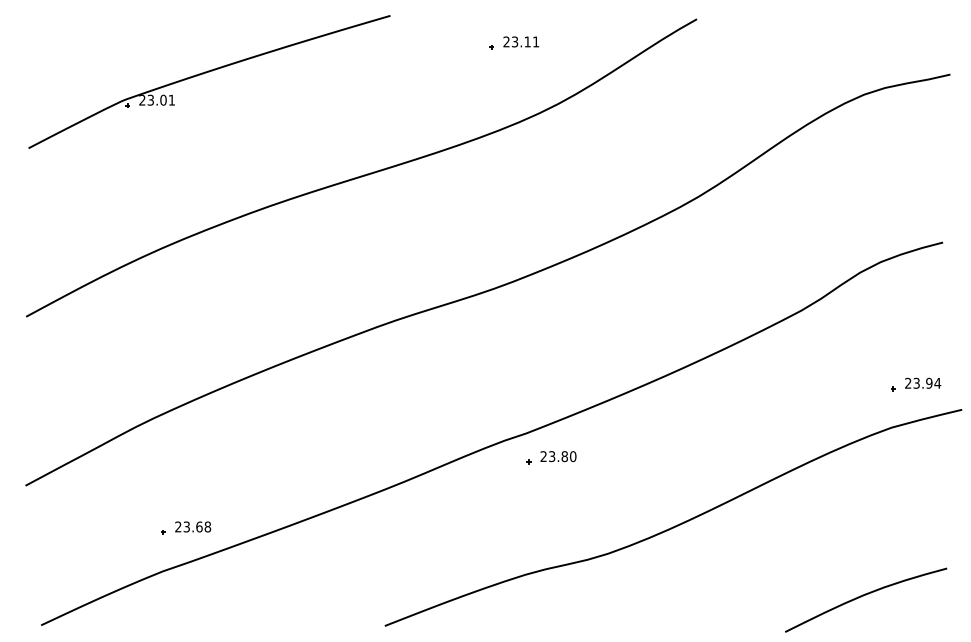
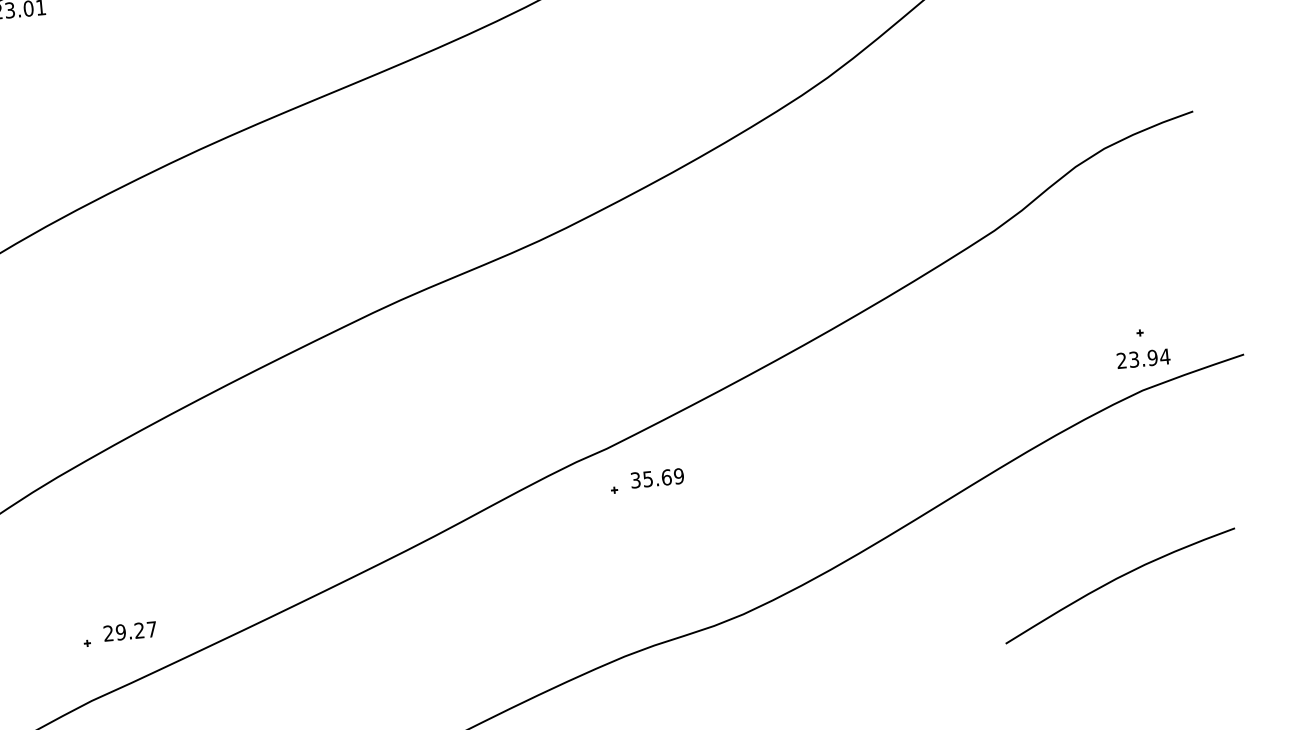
text: (923, 382) -> (1144, 357), moved
text: (558, 456) -> (657, 478), 23.80 -> 35.69
text: (197, 526) -> (136, 630), 23.68 -> 29.27
curve: (866, 595) -> (1120, 578), moved

